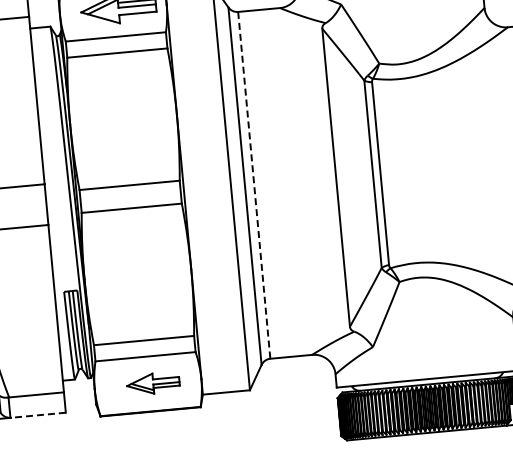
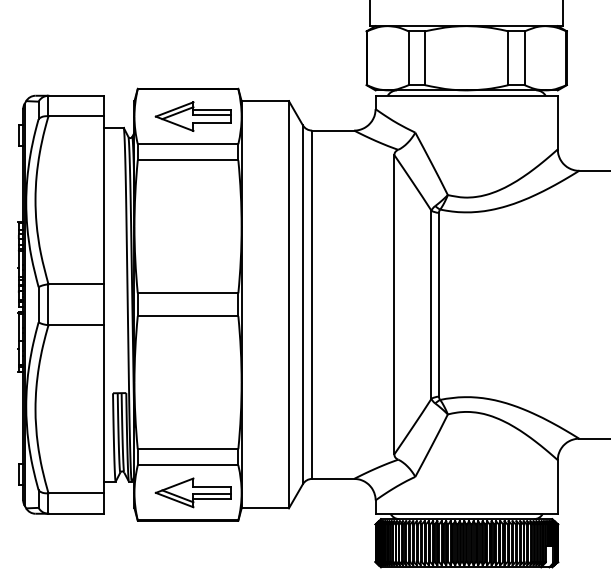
line: (254, 186) -> (312, 305), dashed -> solid
part: (152, 383) -> (192, 492), size x1.43
line: (38, 414) -> (76, 513), dashed -> solid

